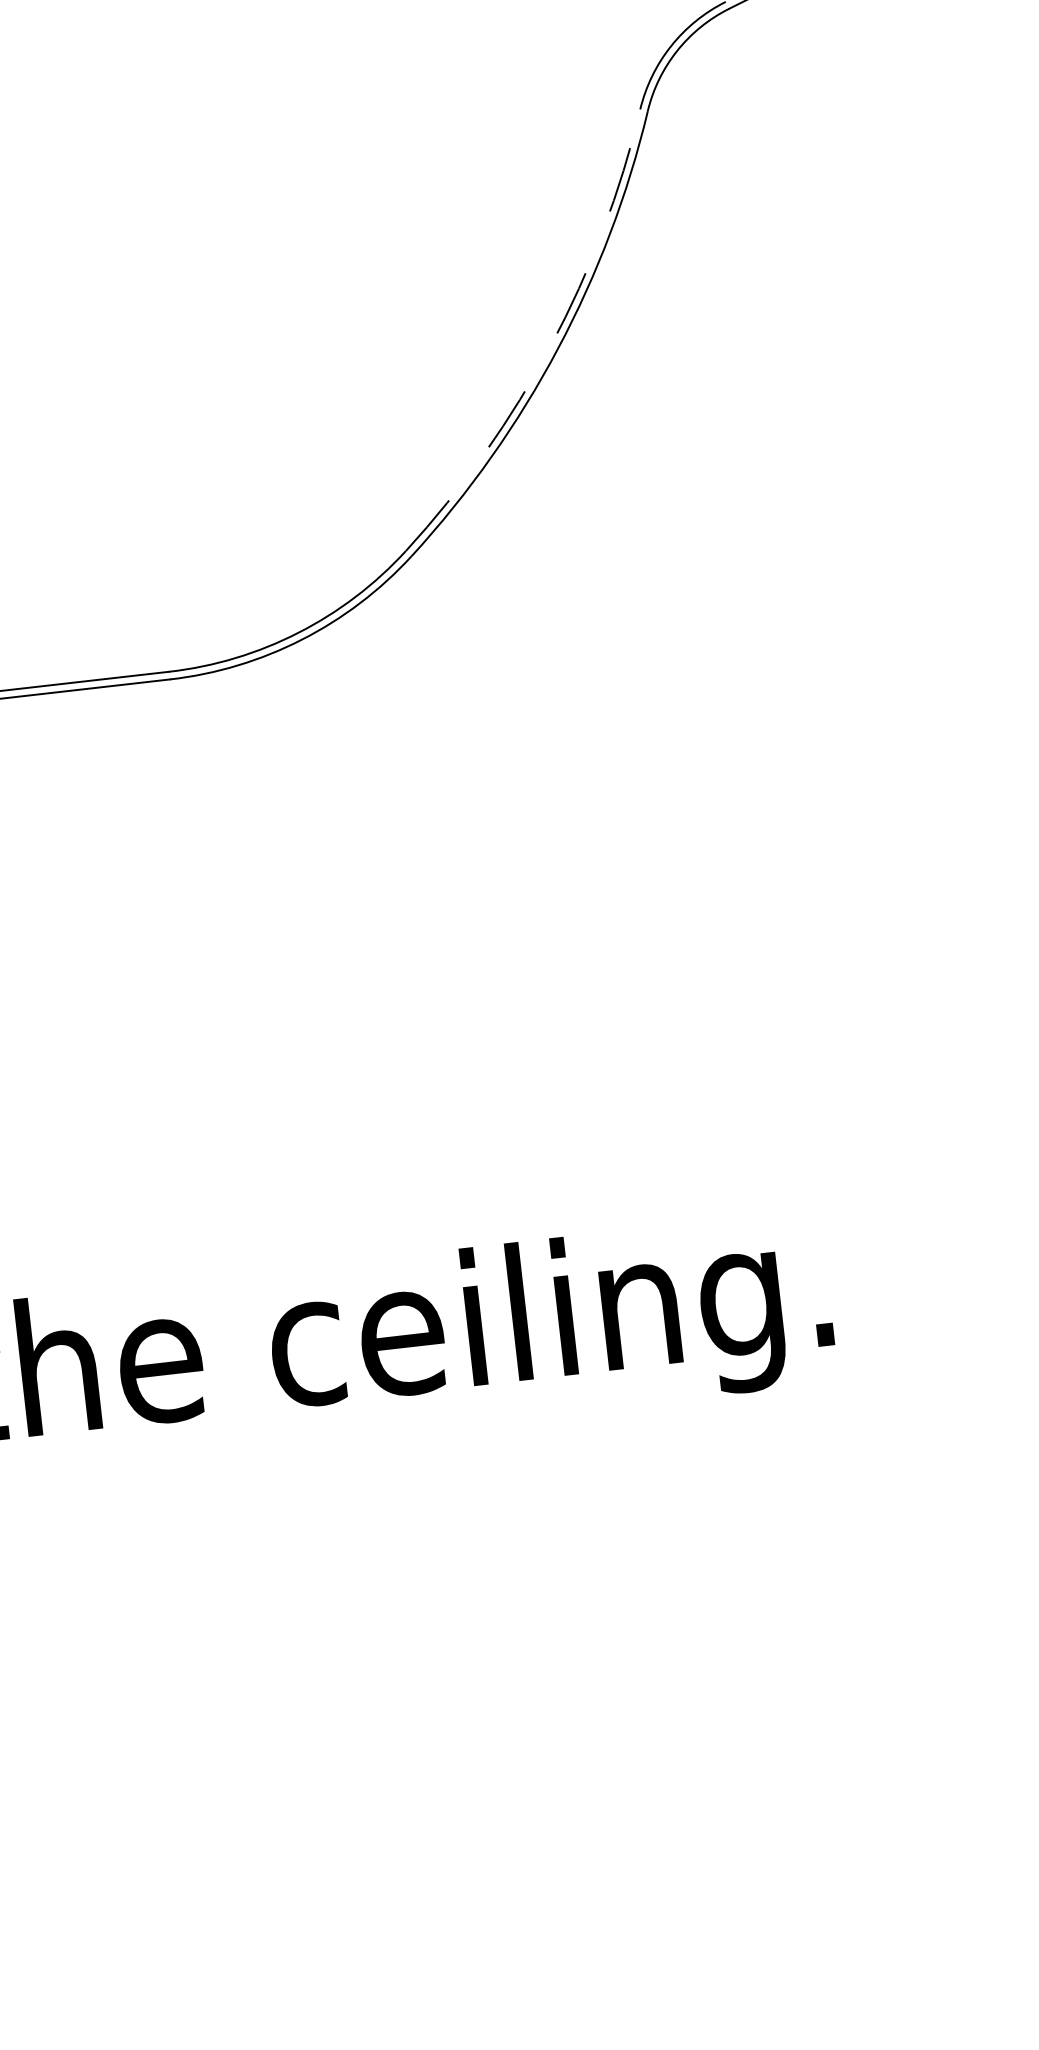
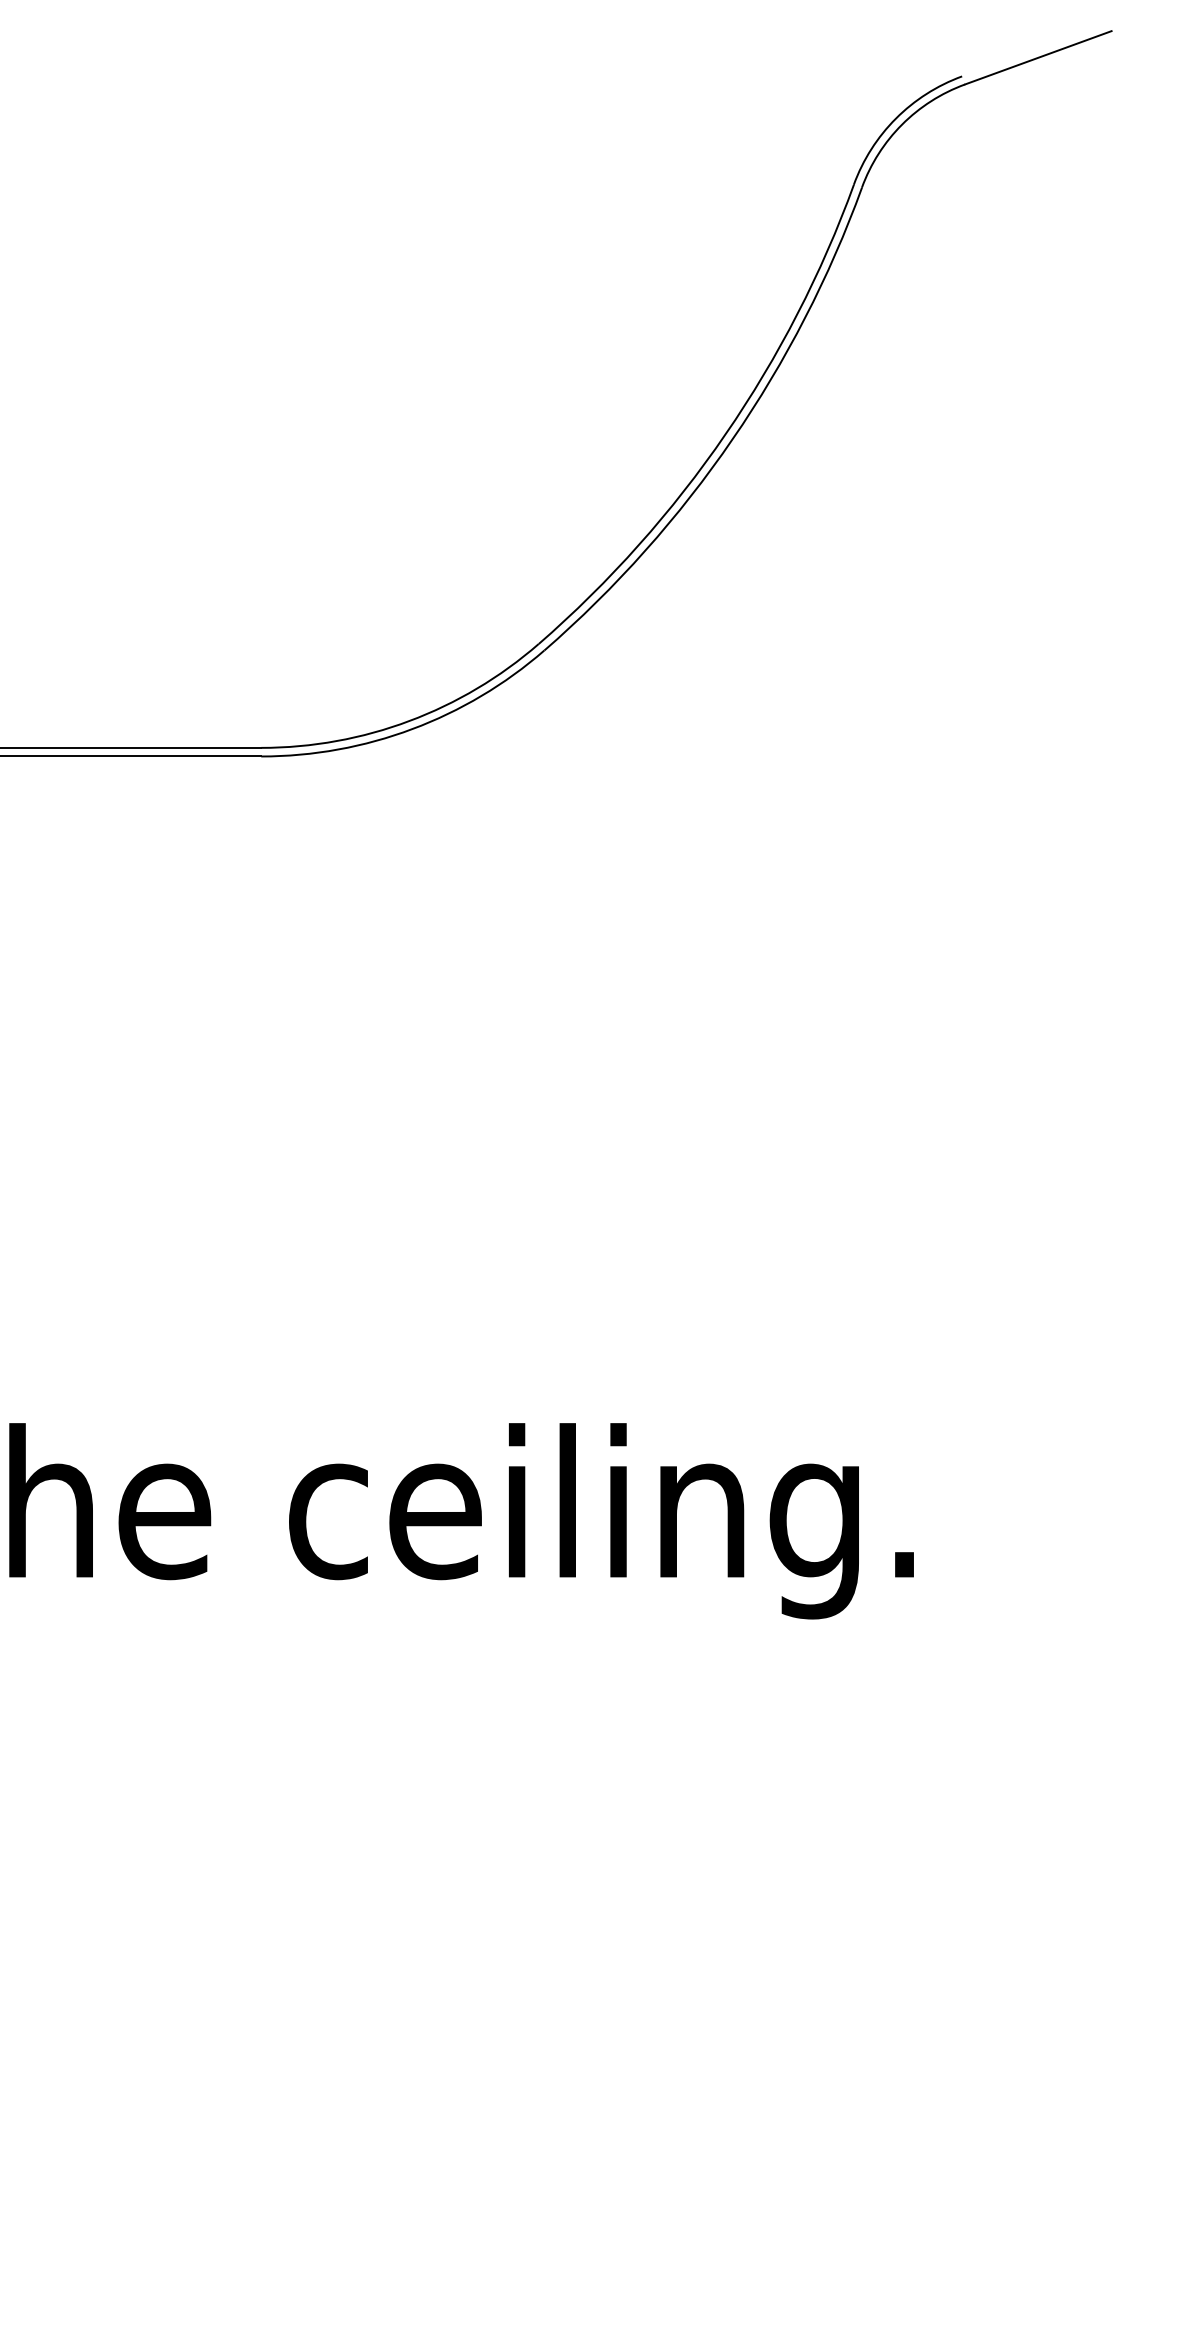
arc: (551, 345) -> (725, 434), dashed -> solid

